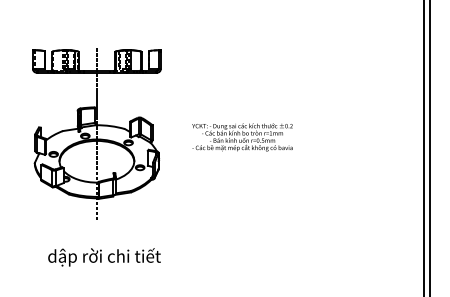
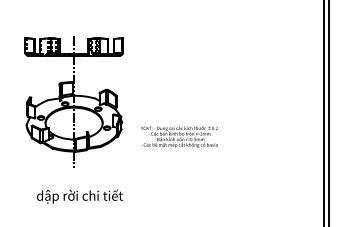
text: (242, 136) -> (179, 136), moved

